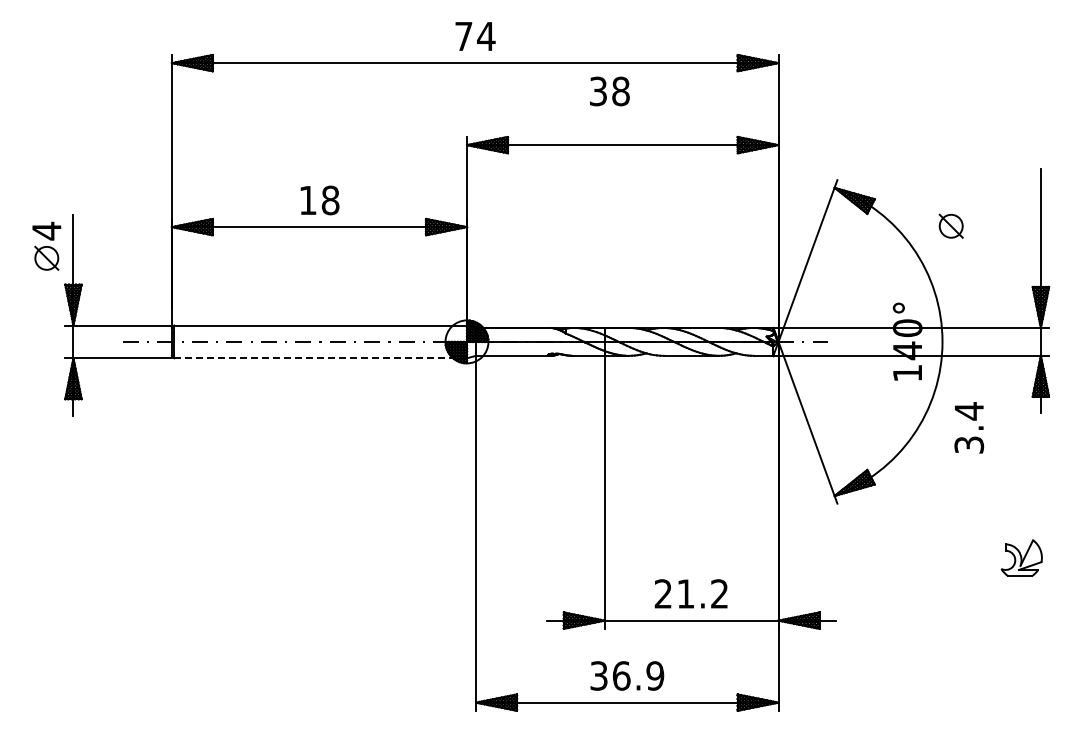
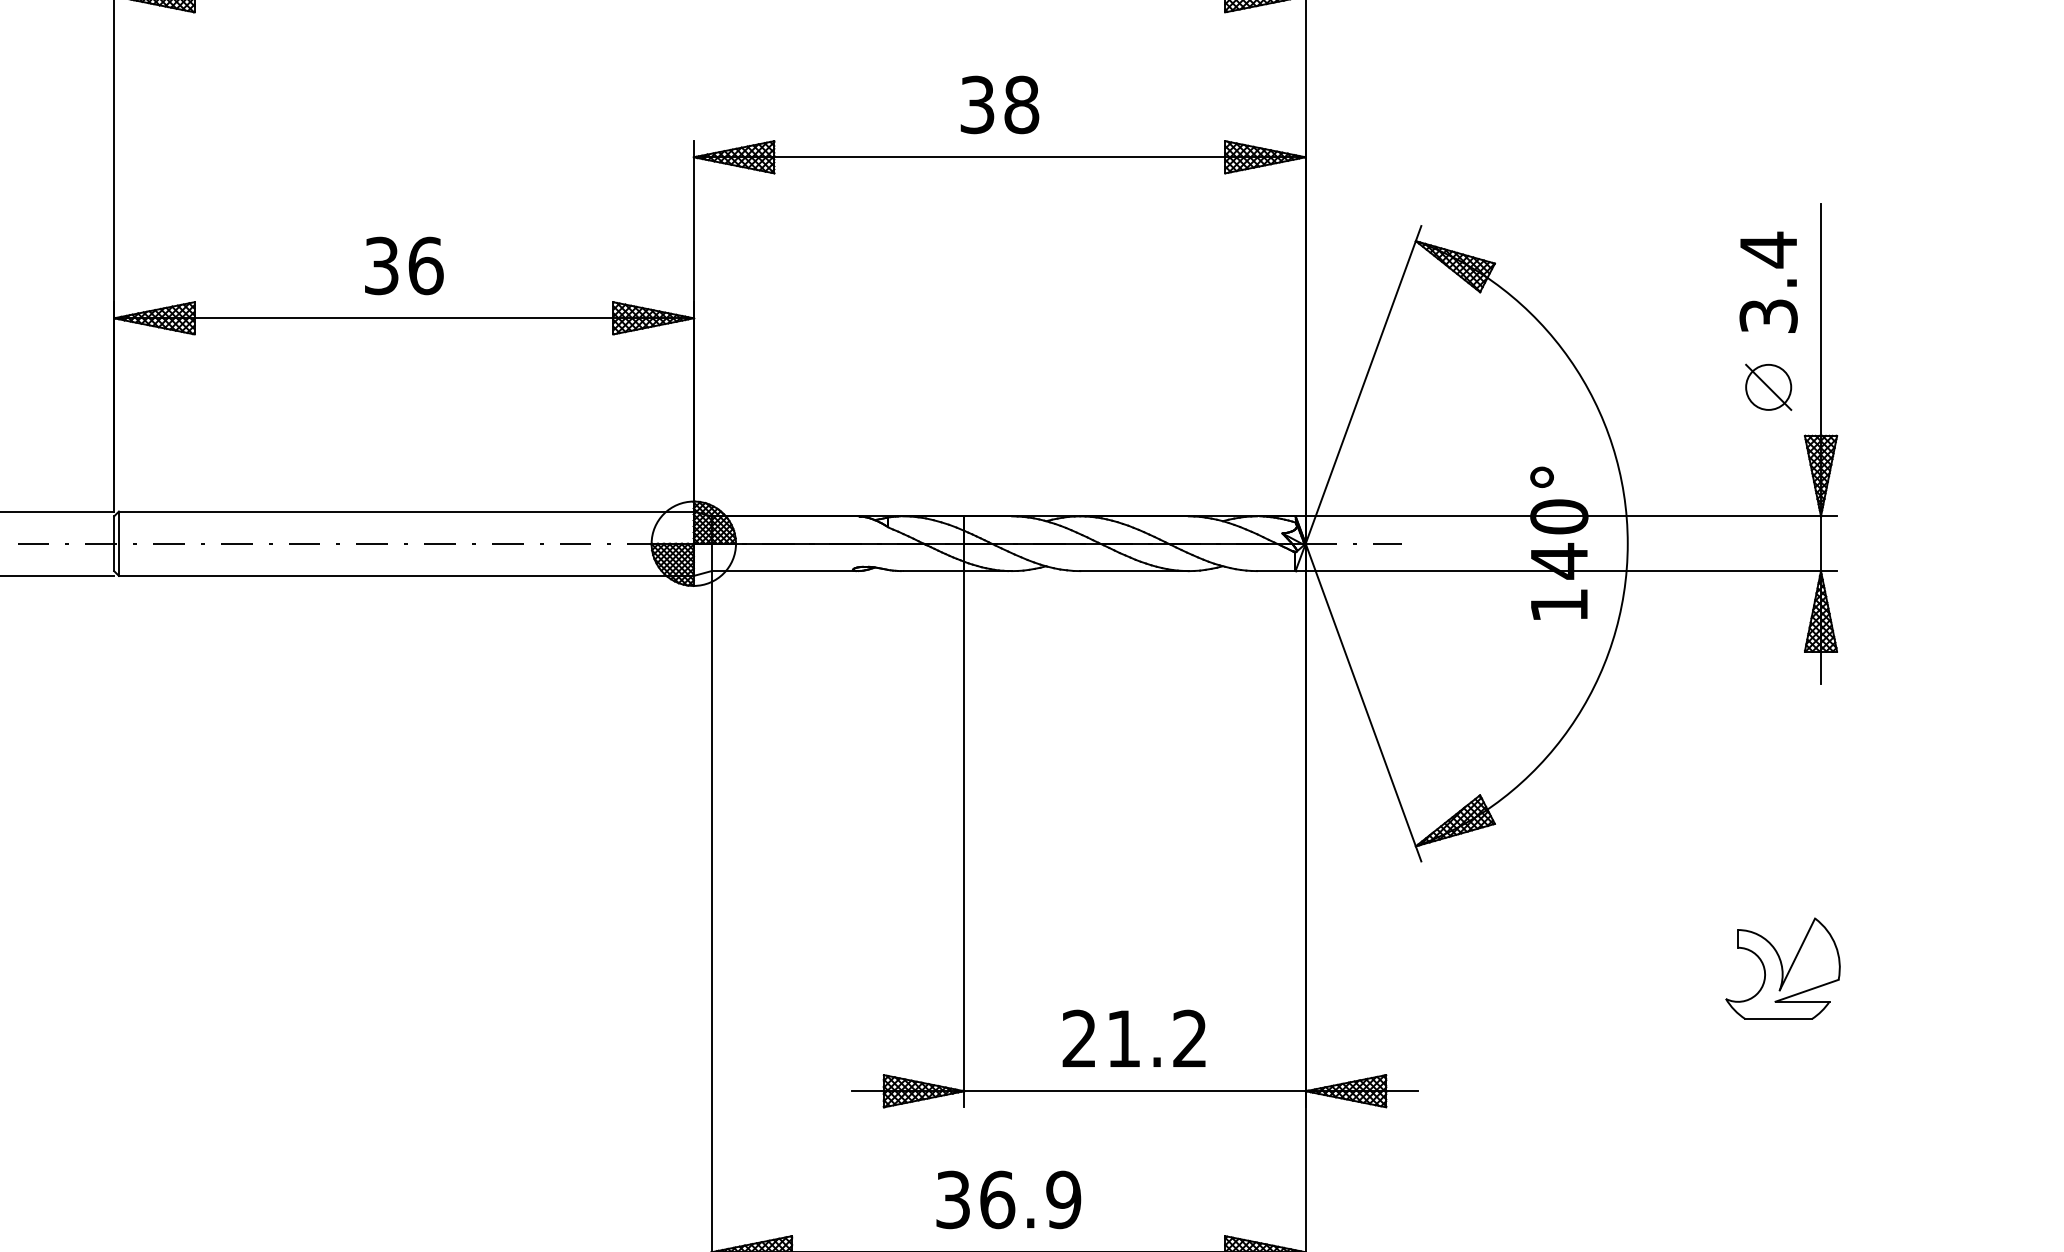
text: (609, 91) -> (999, 104), moved
text: (319, 200) -> (404, 266), 18 -> 36
part: (950, 225) -> (1767, 385), moved
line: (321, 358) -> (408, 576), dashed -> solid
text: (969, 427) -> (1769, 281), moved
part: (1021, 557) -> (1782, 967), size x1.43

